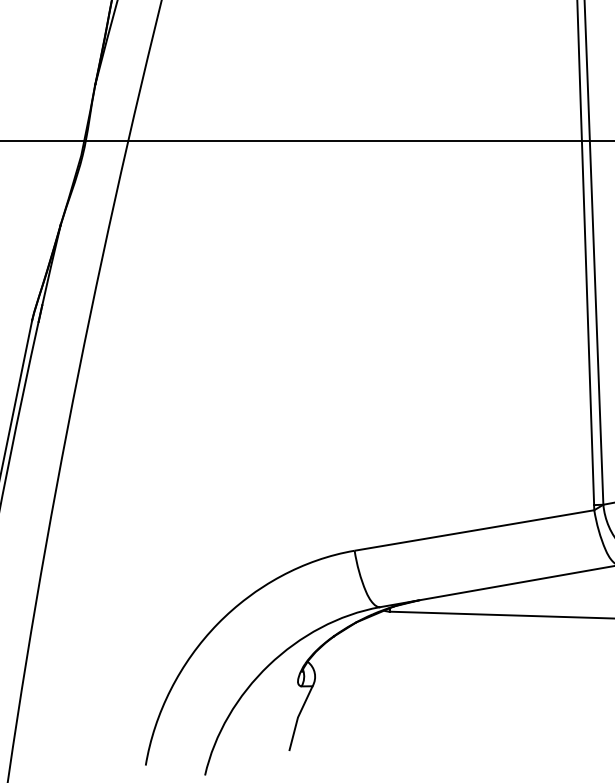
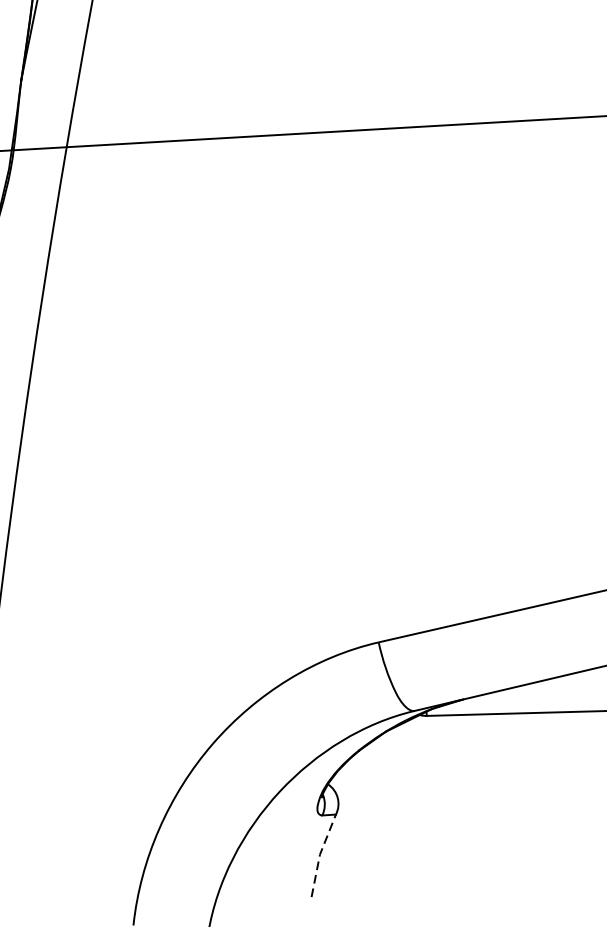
line: (297, 717) -> (319, 854), solid -> dashed

